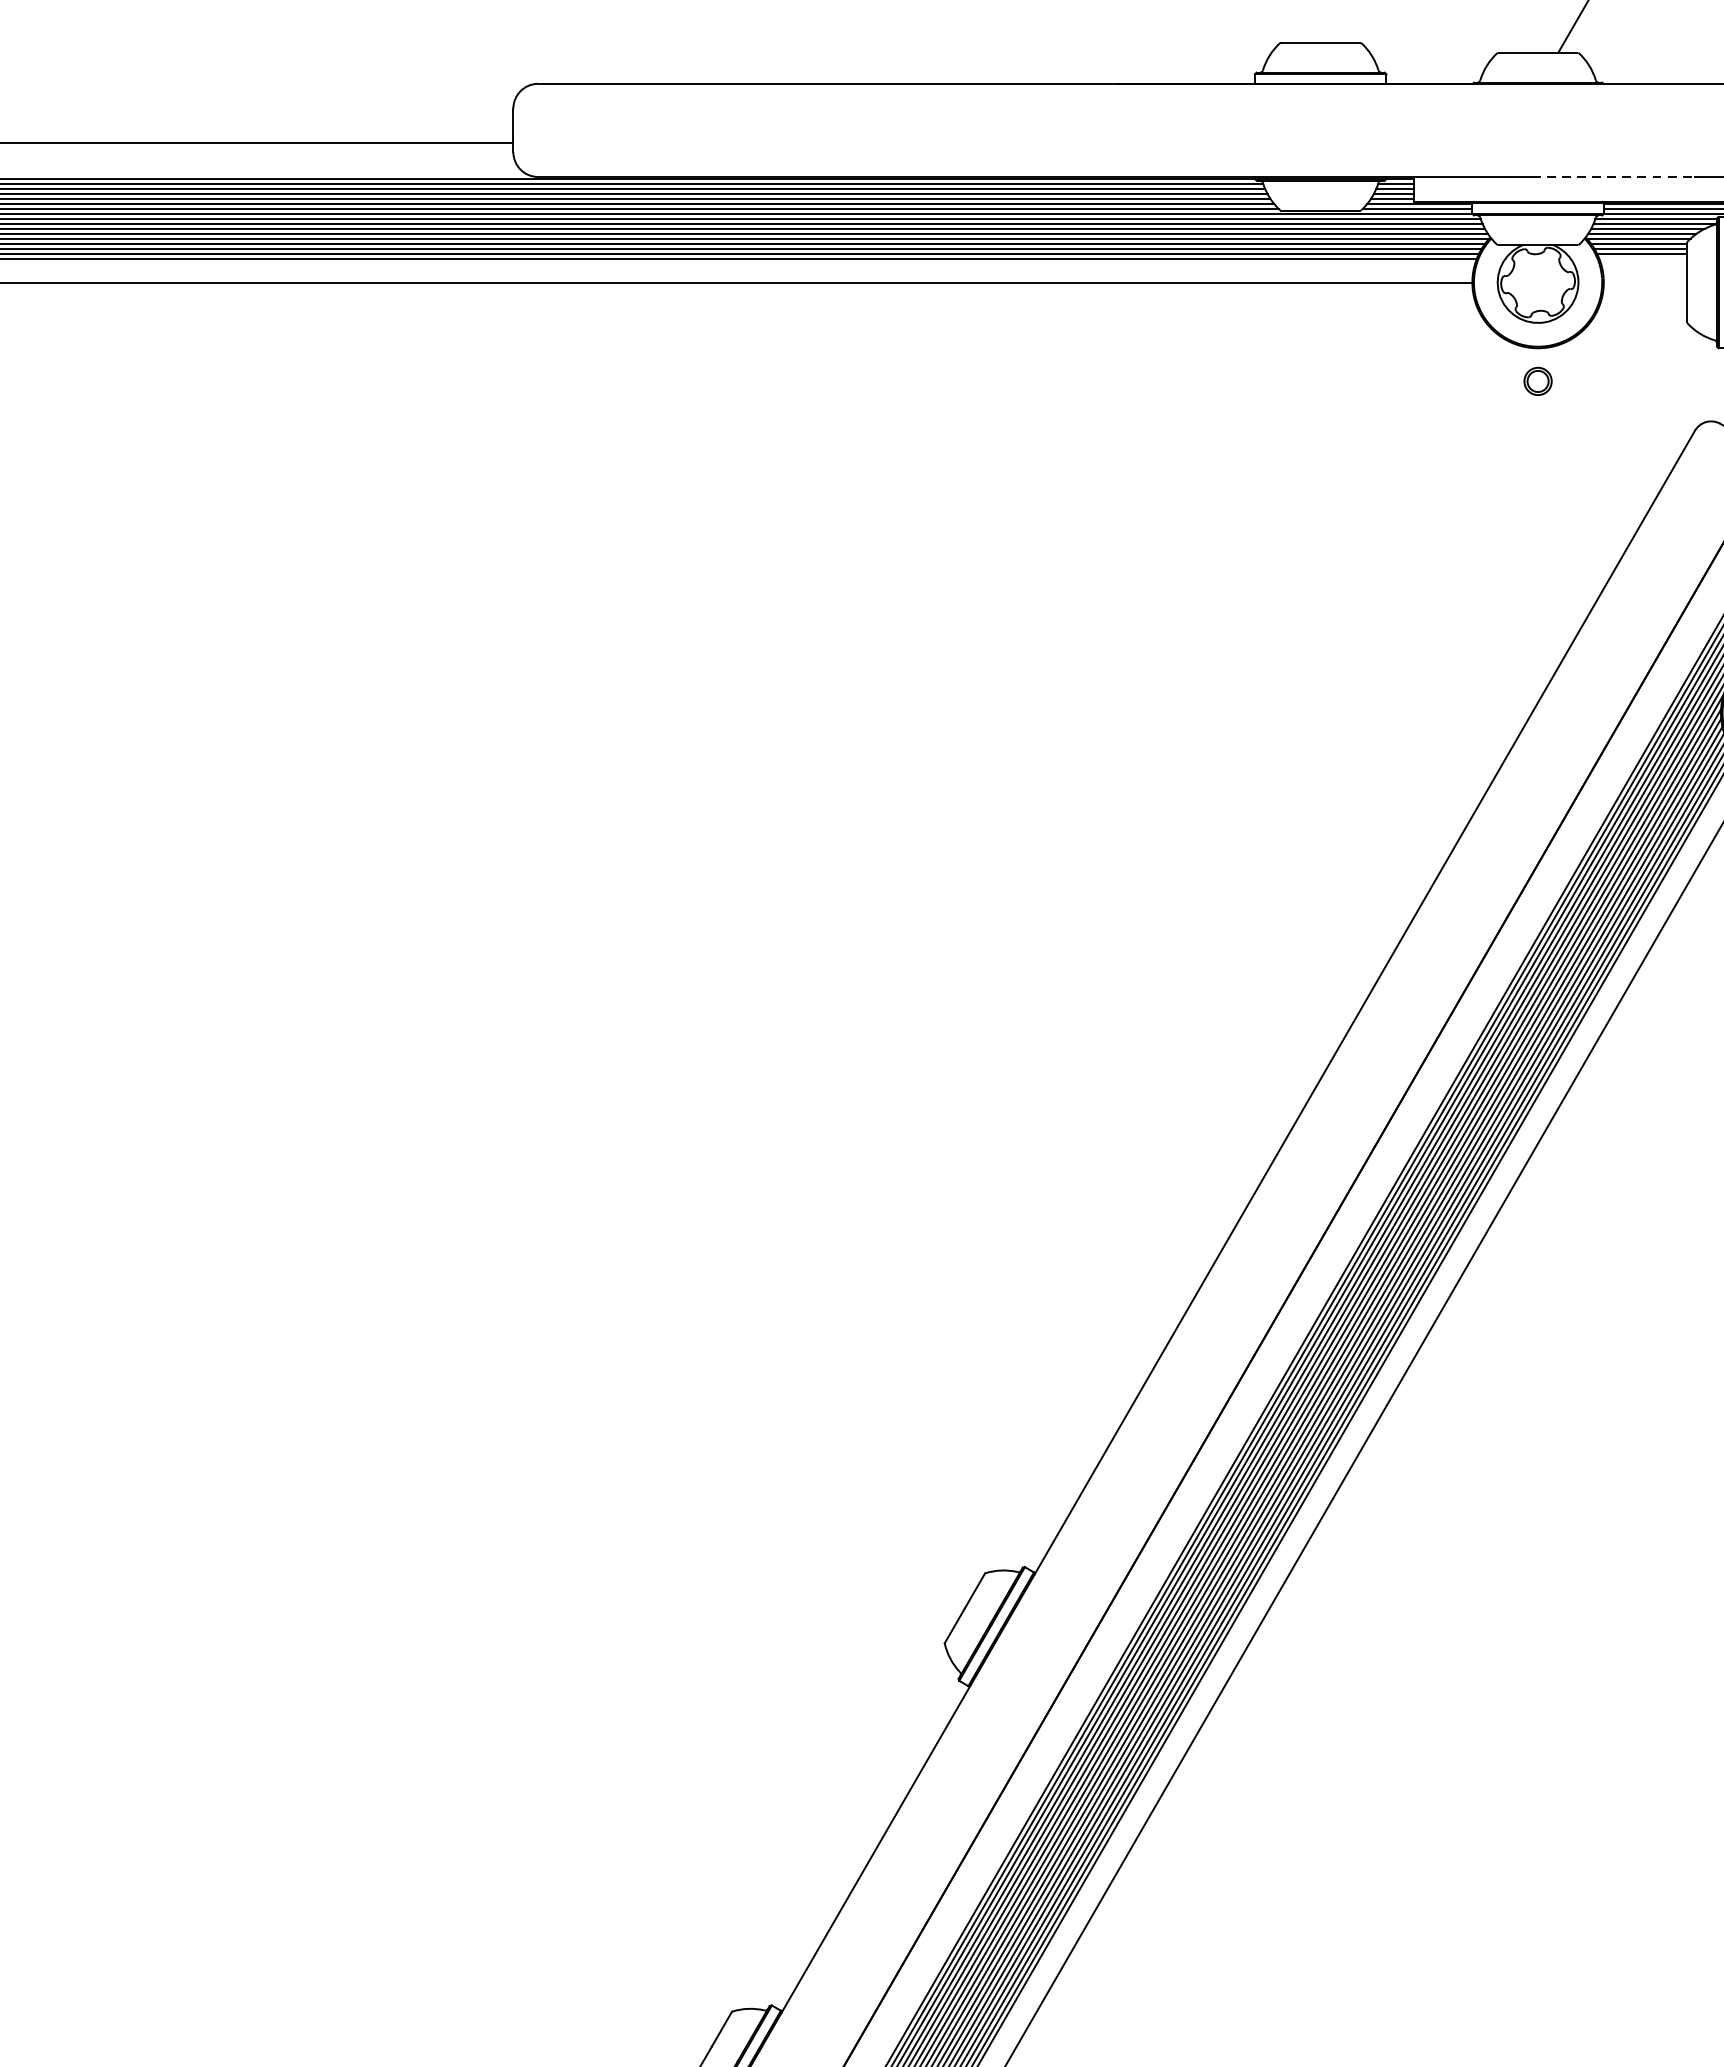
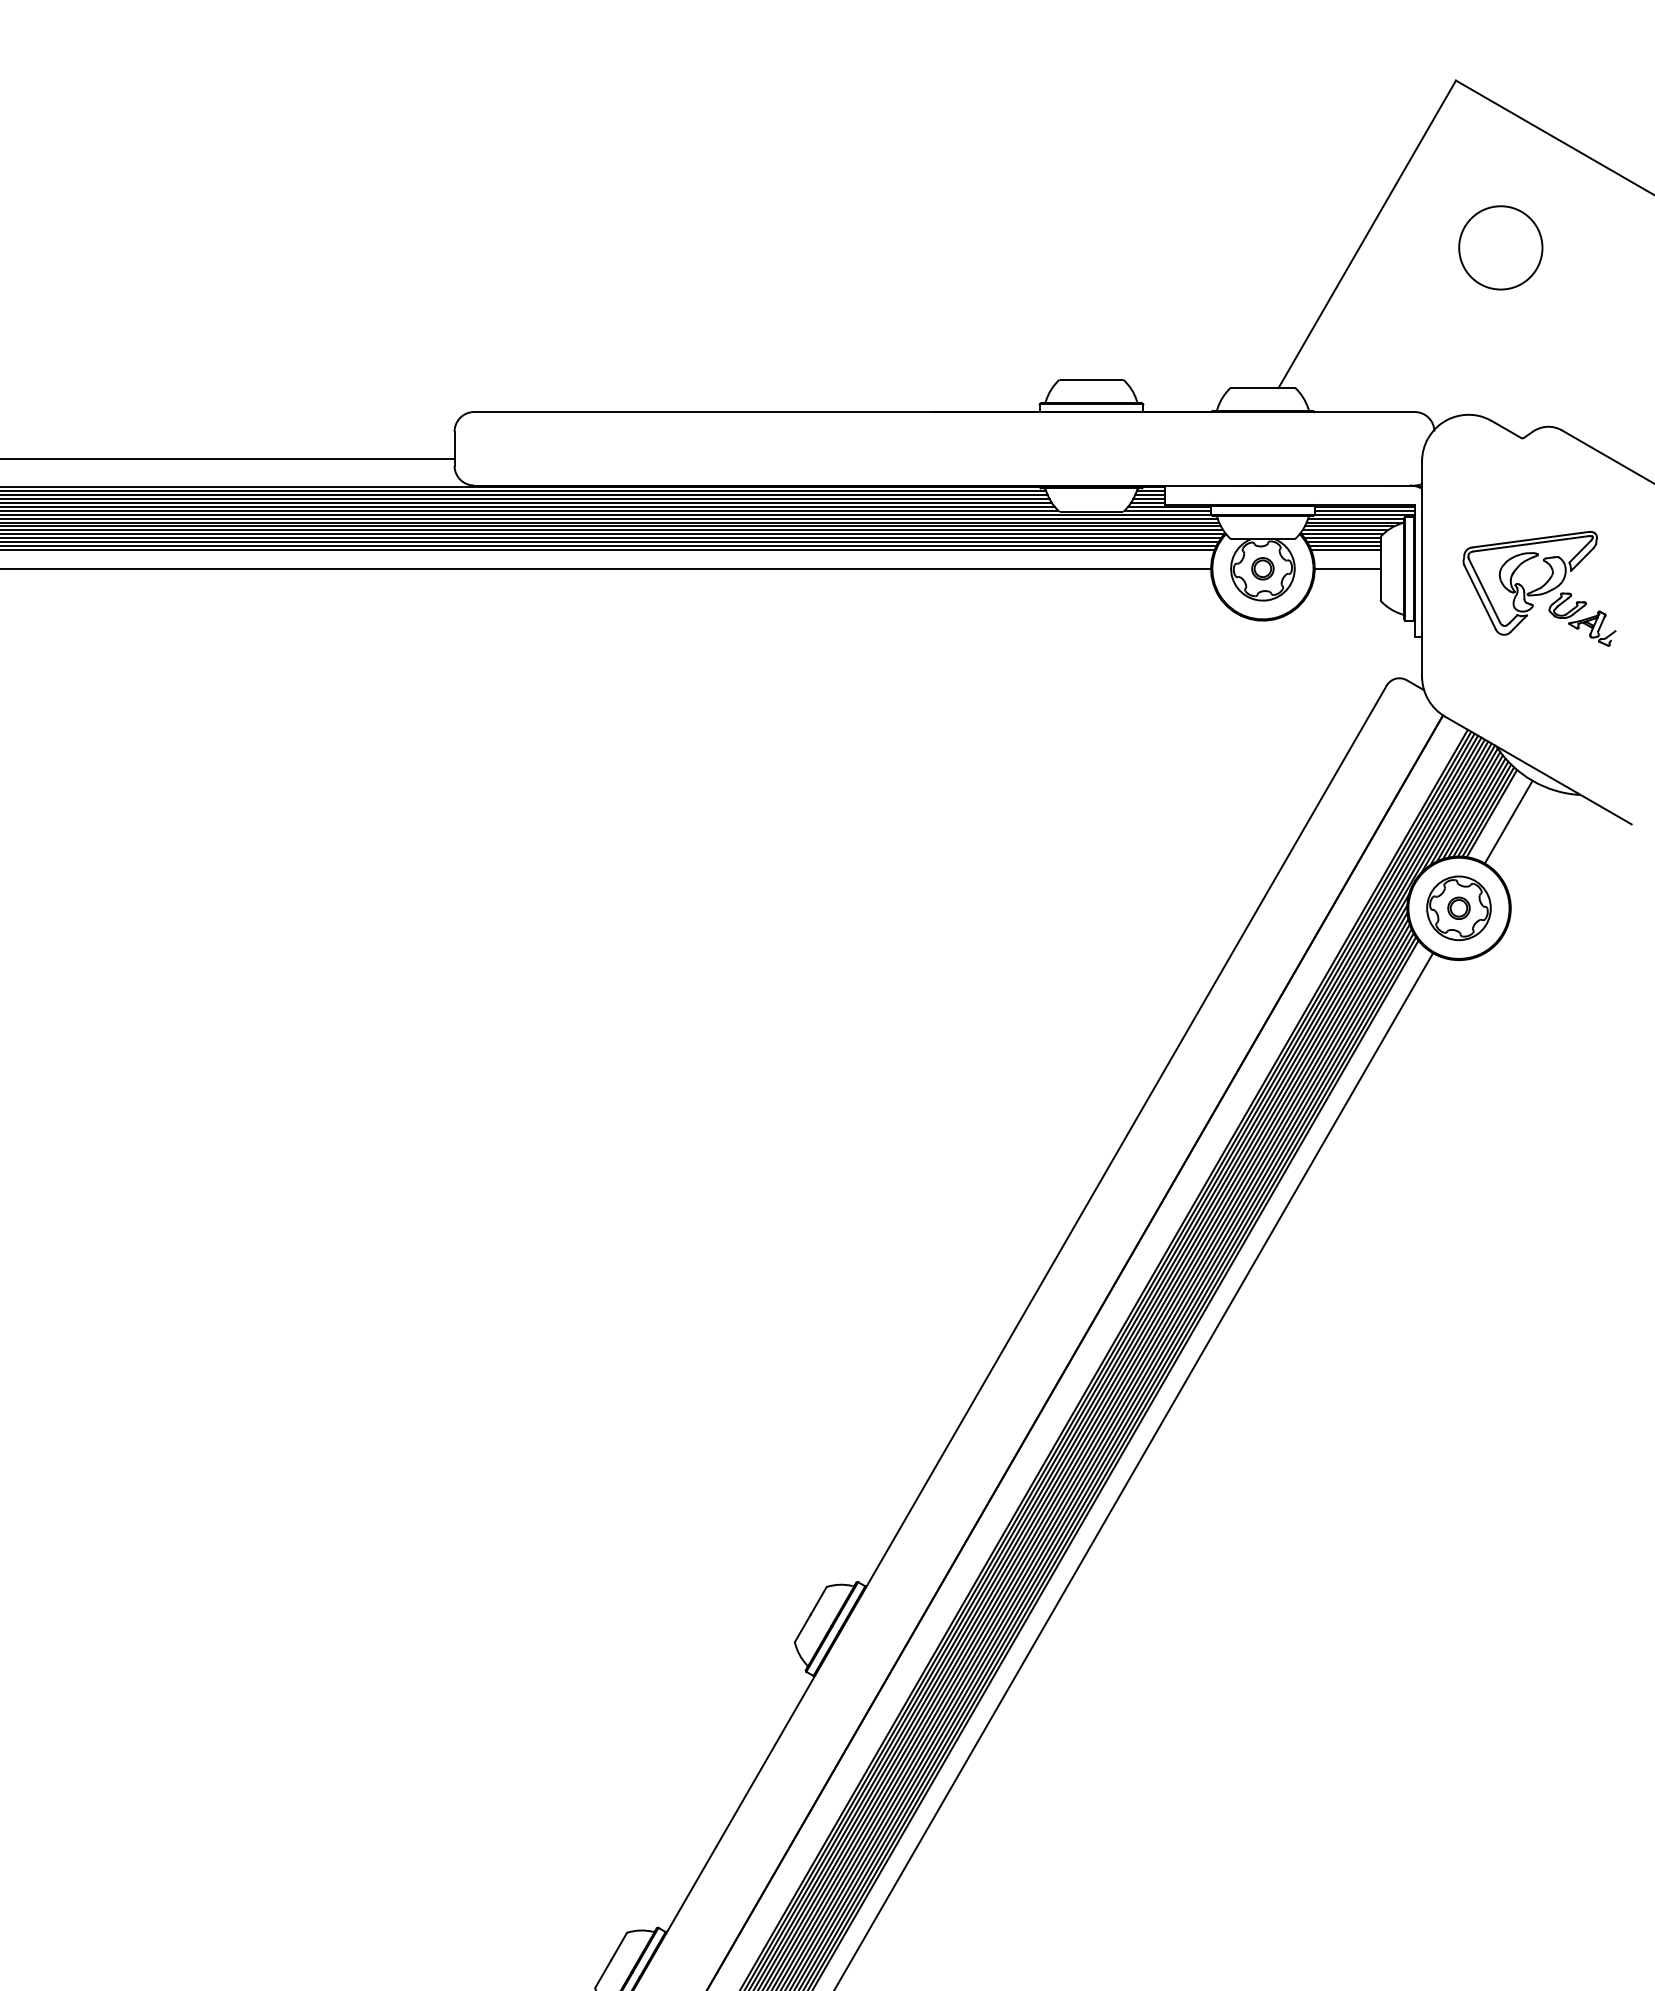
line: (1613, 176) -> (1322, 485), dashed -> solid
line: (1642, 258) -> (1345, 549), added
line: (1645, 282) -> (1347, 568), added
part: (1537, 381) -> (1262, 568), moved

